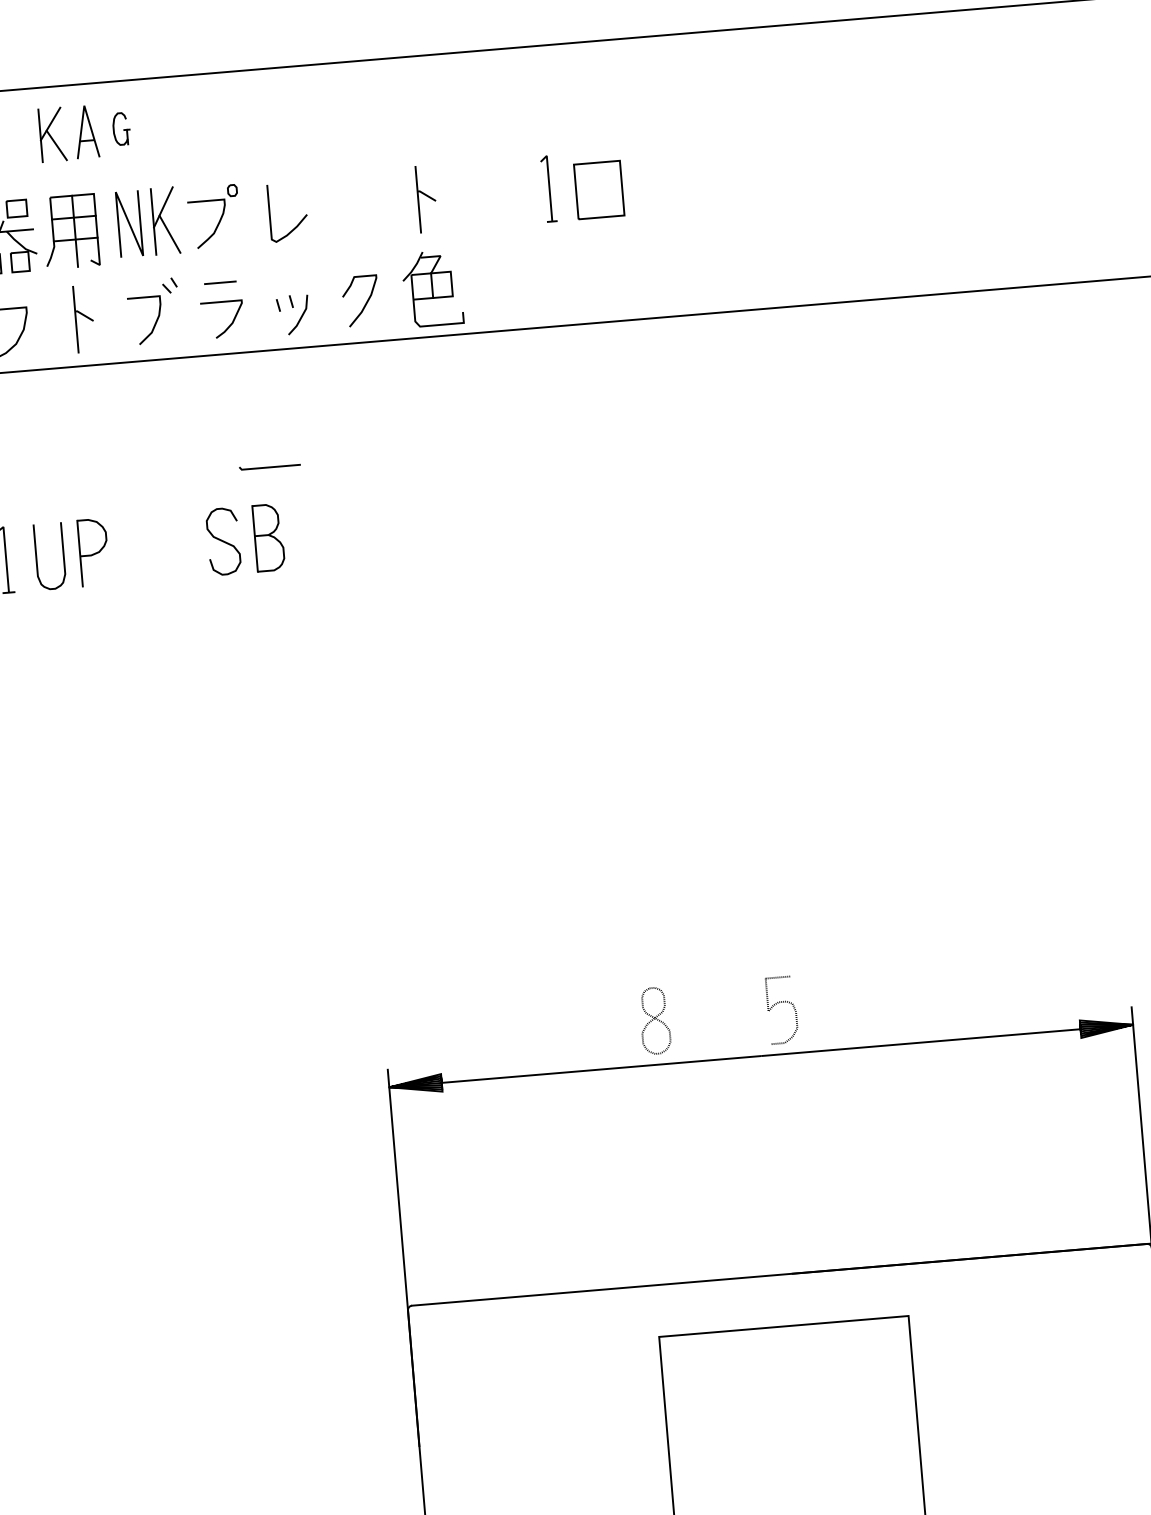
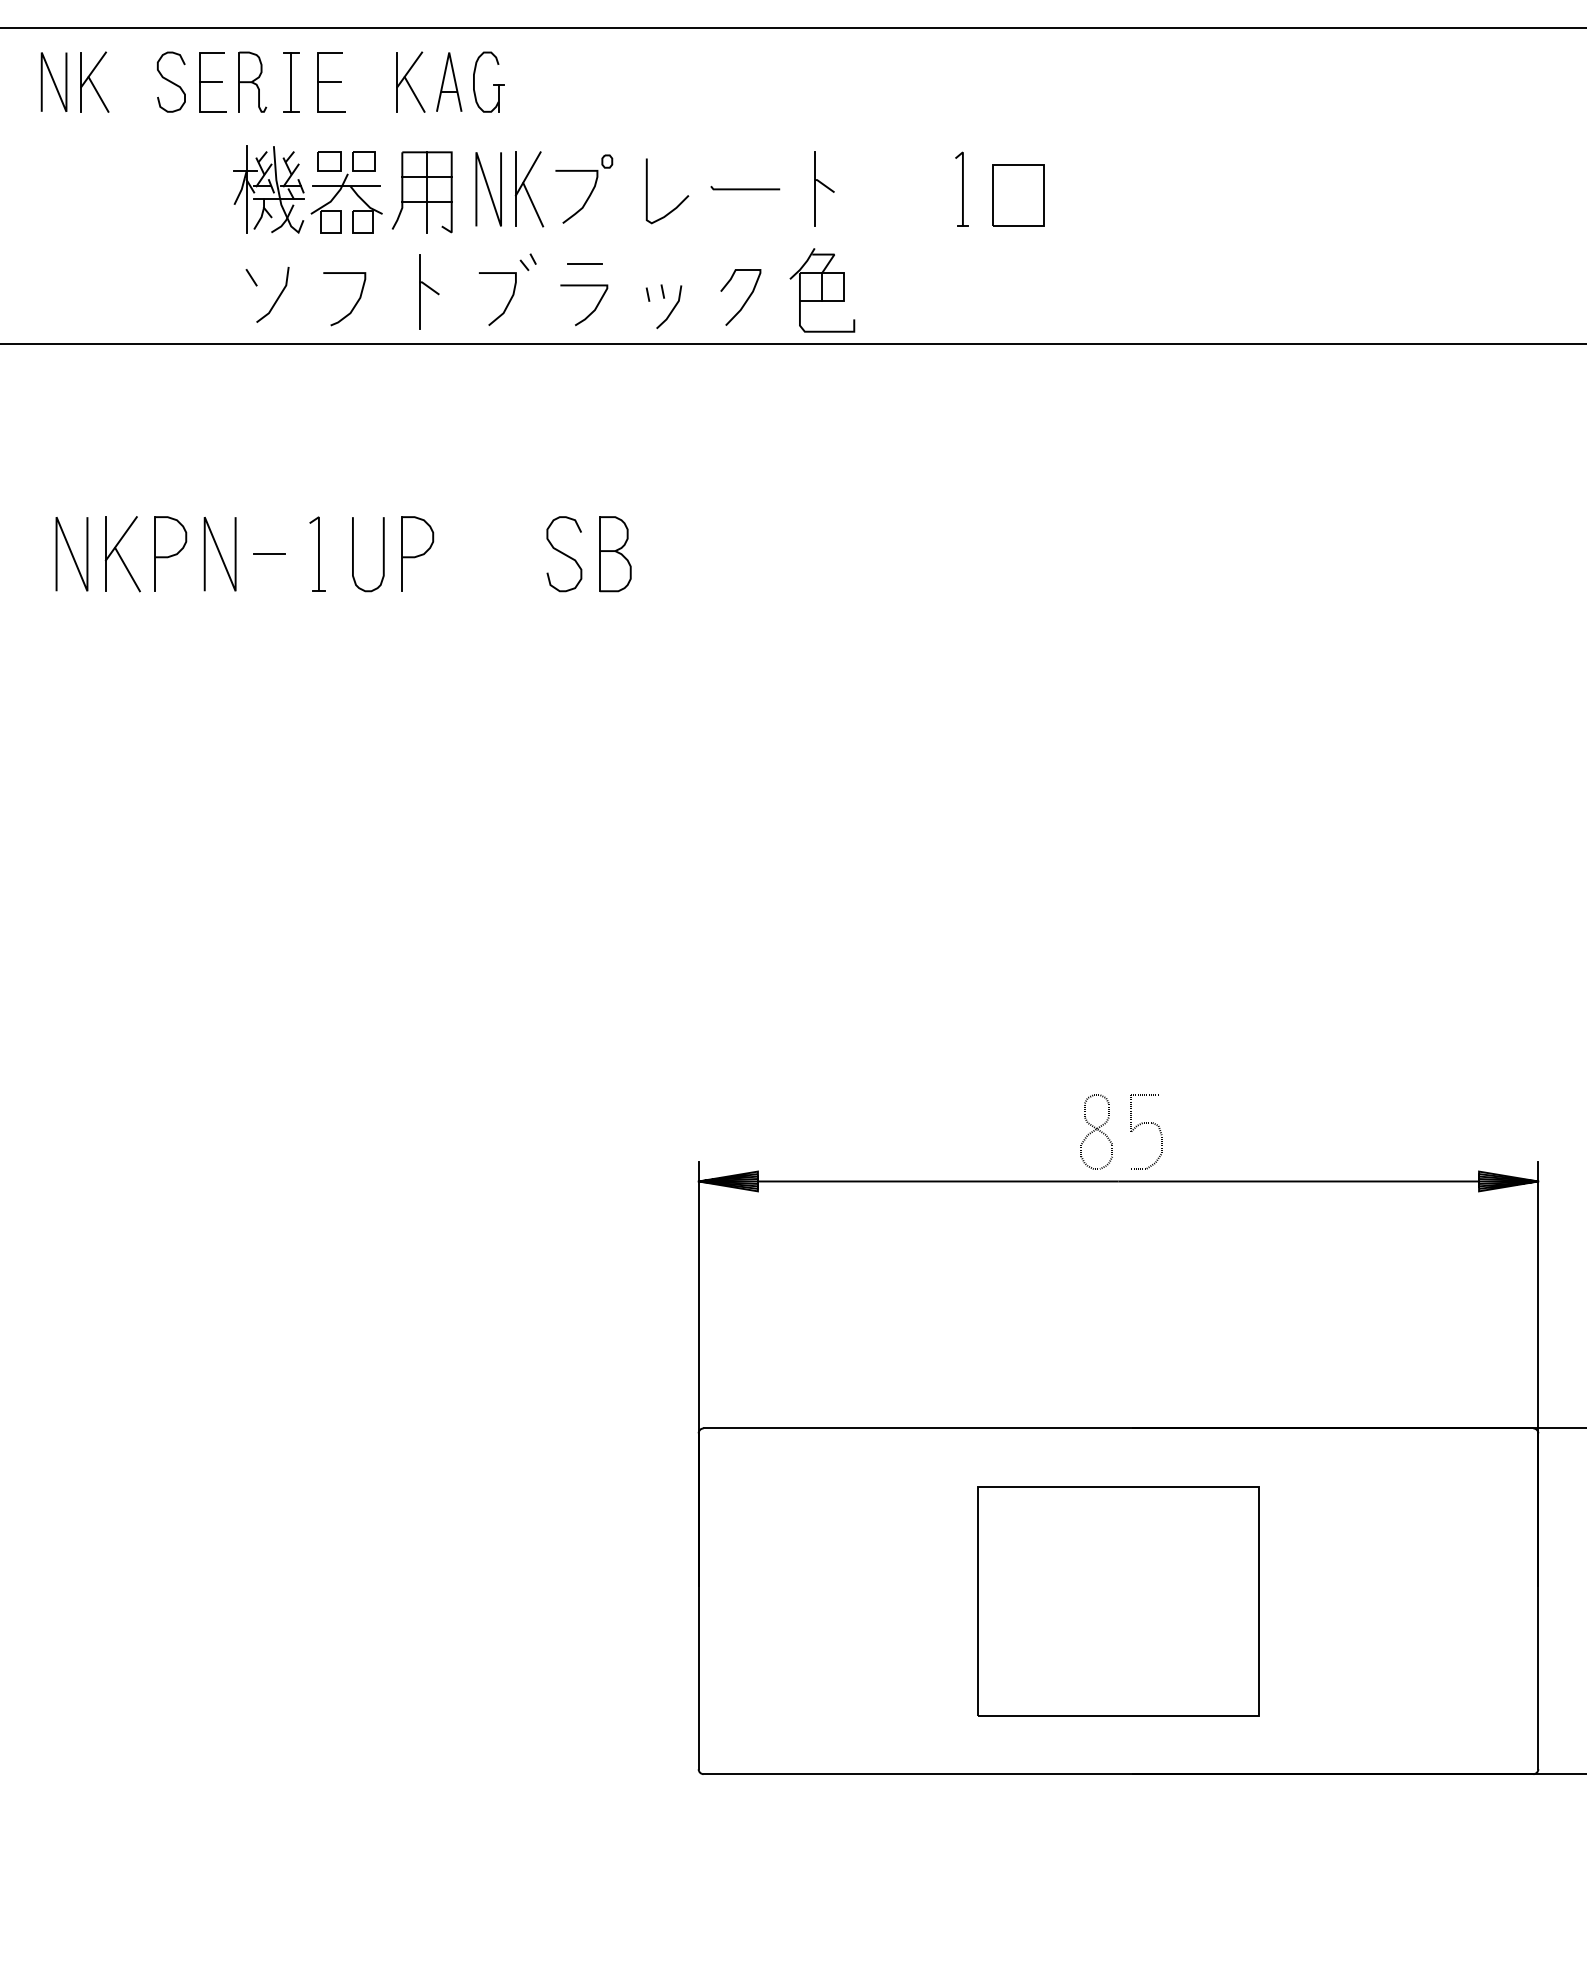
part: (121, 128) -> (488, 81), size x1.67
line: (270, 466) -> (745, 188), moved
part: (654, 1020) -> (1096, 1131), moved

